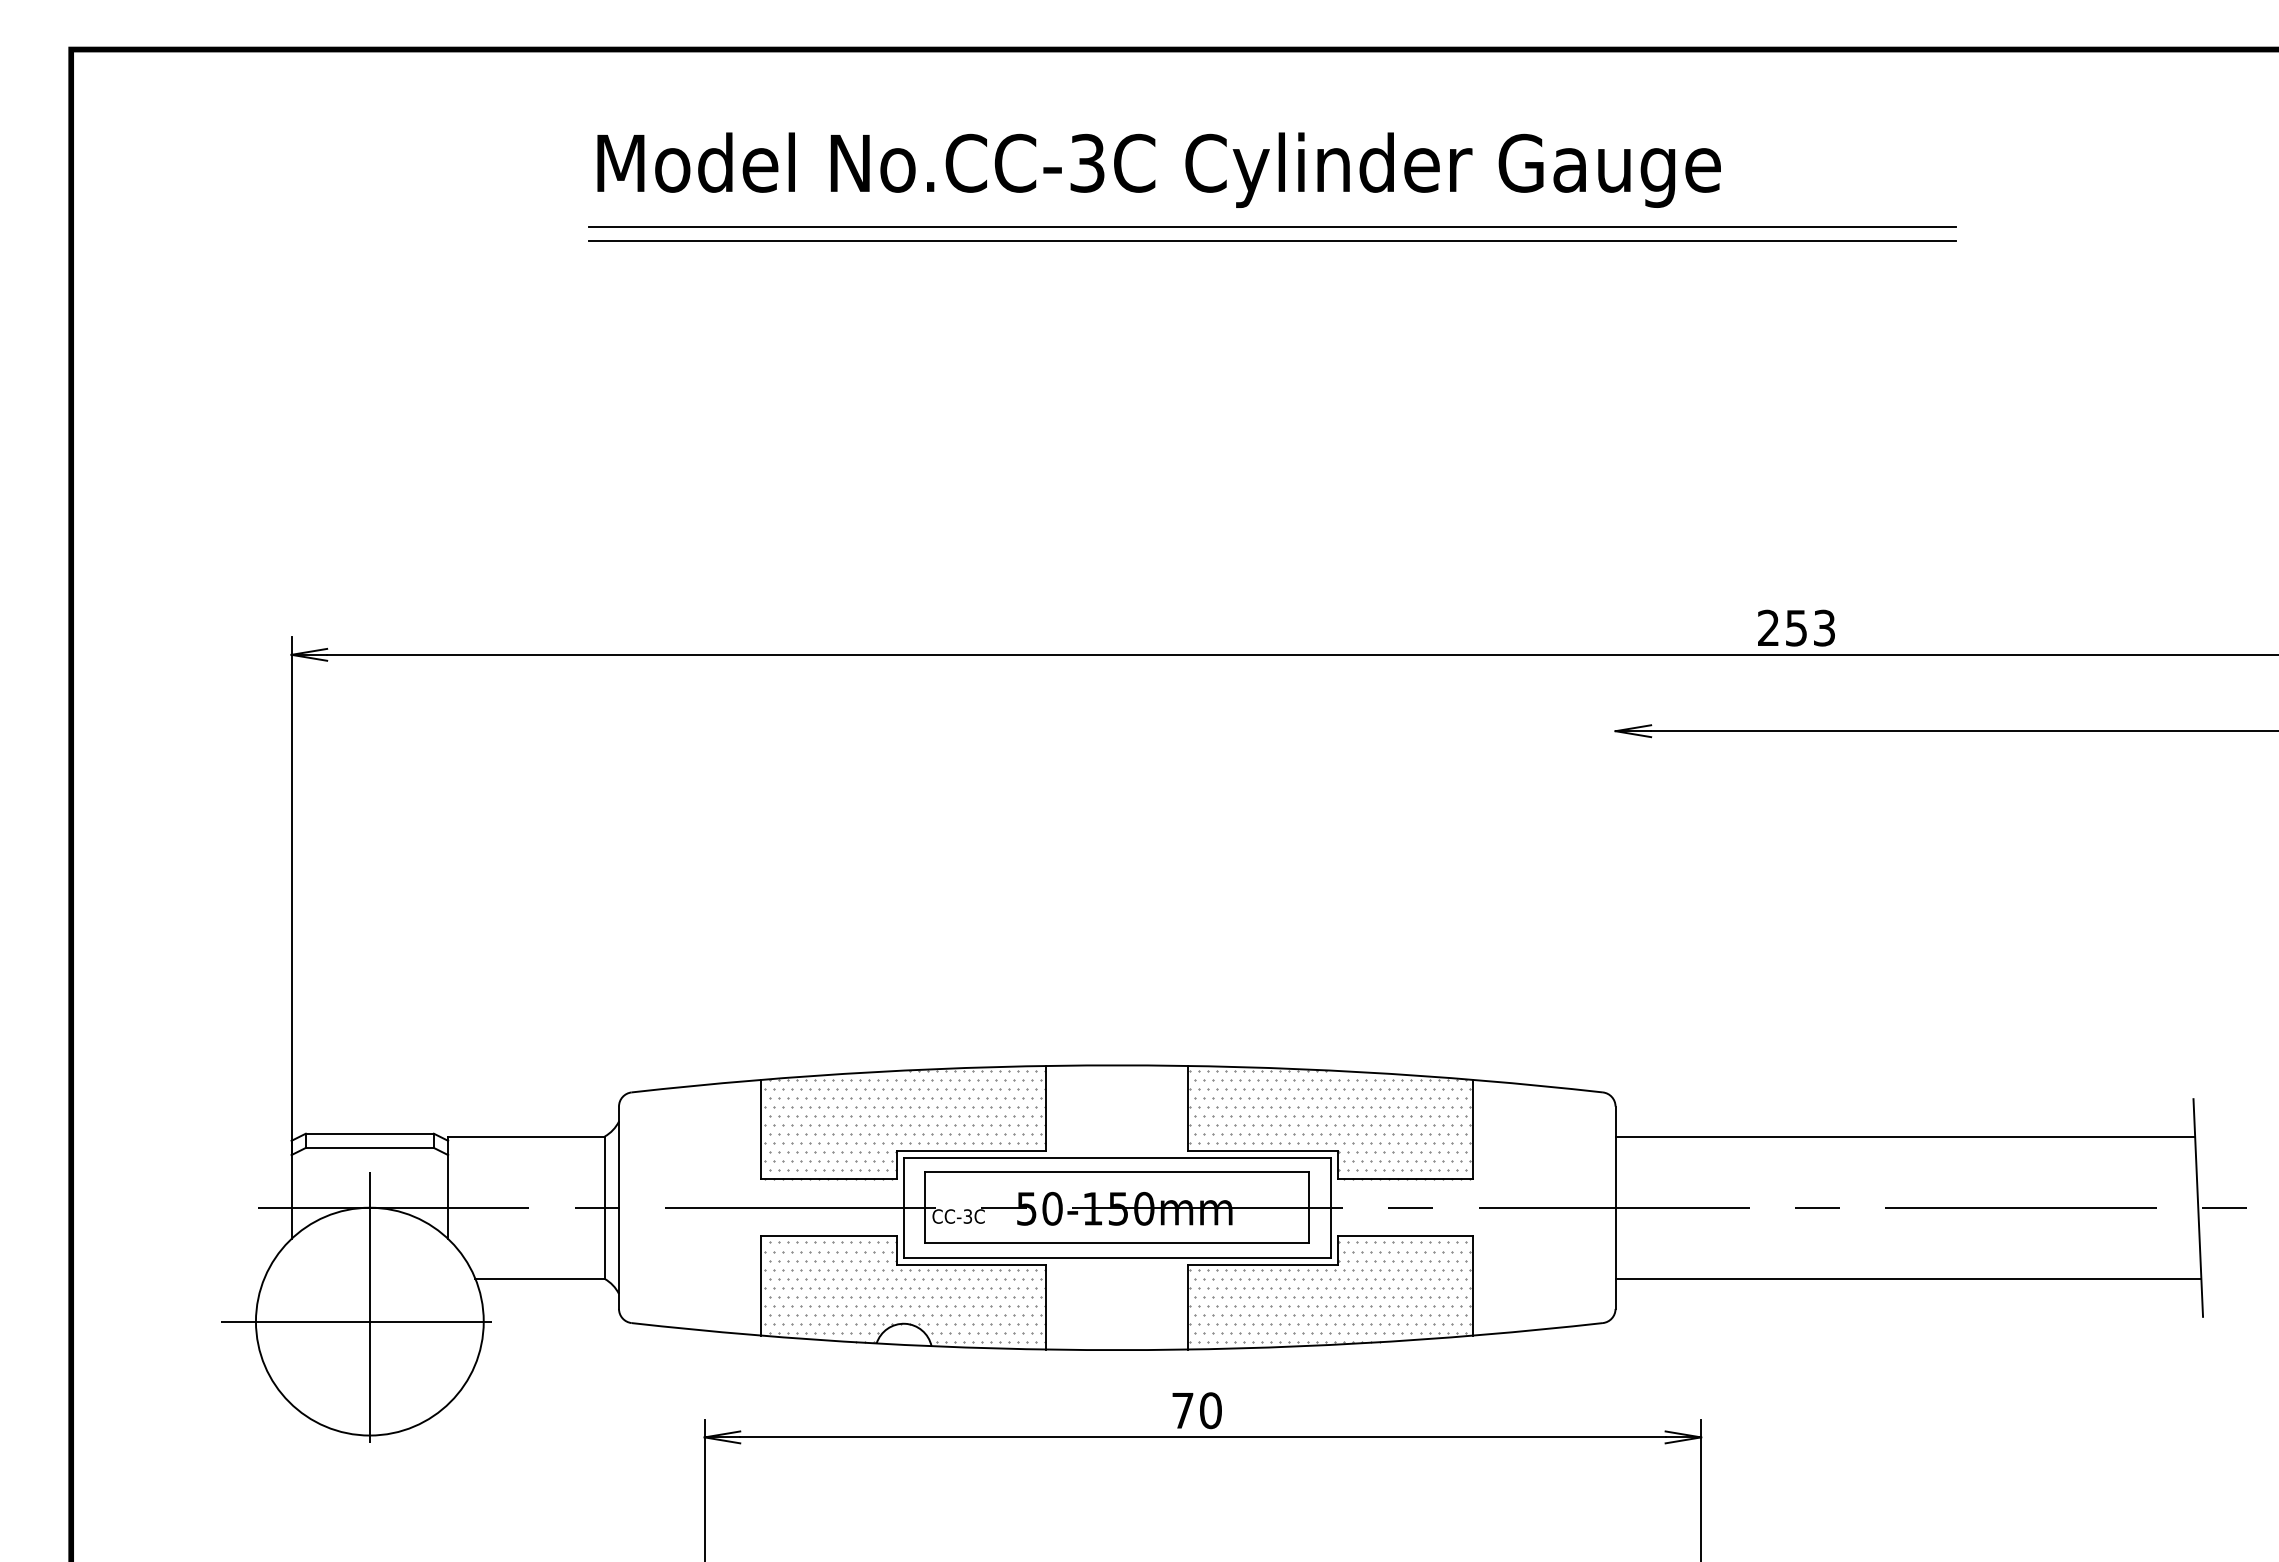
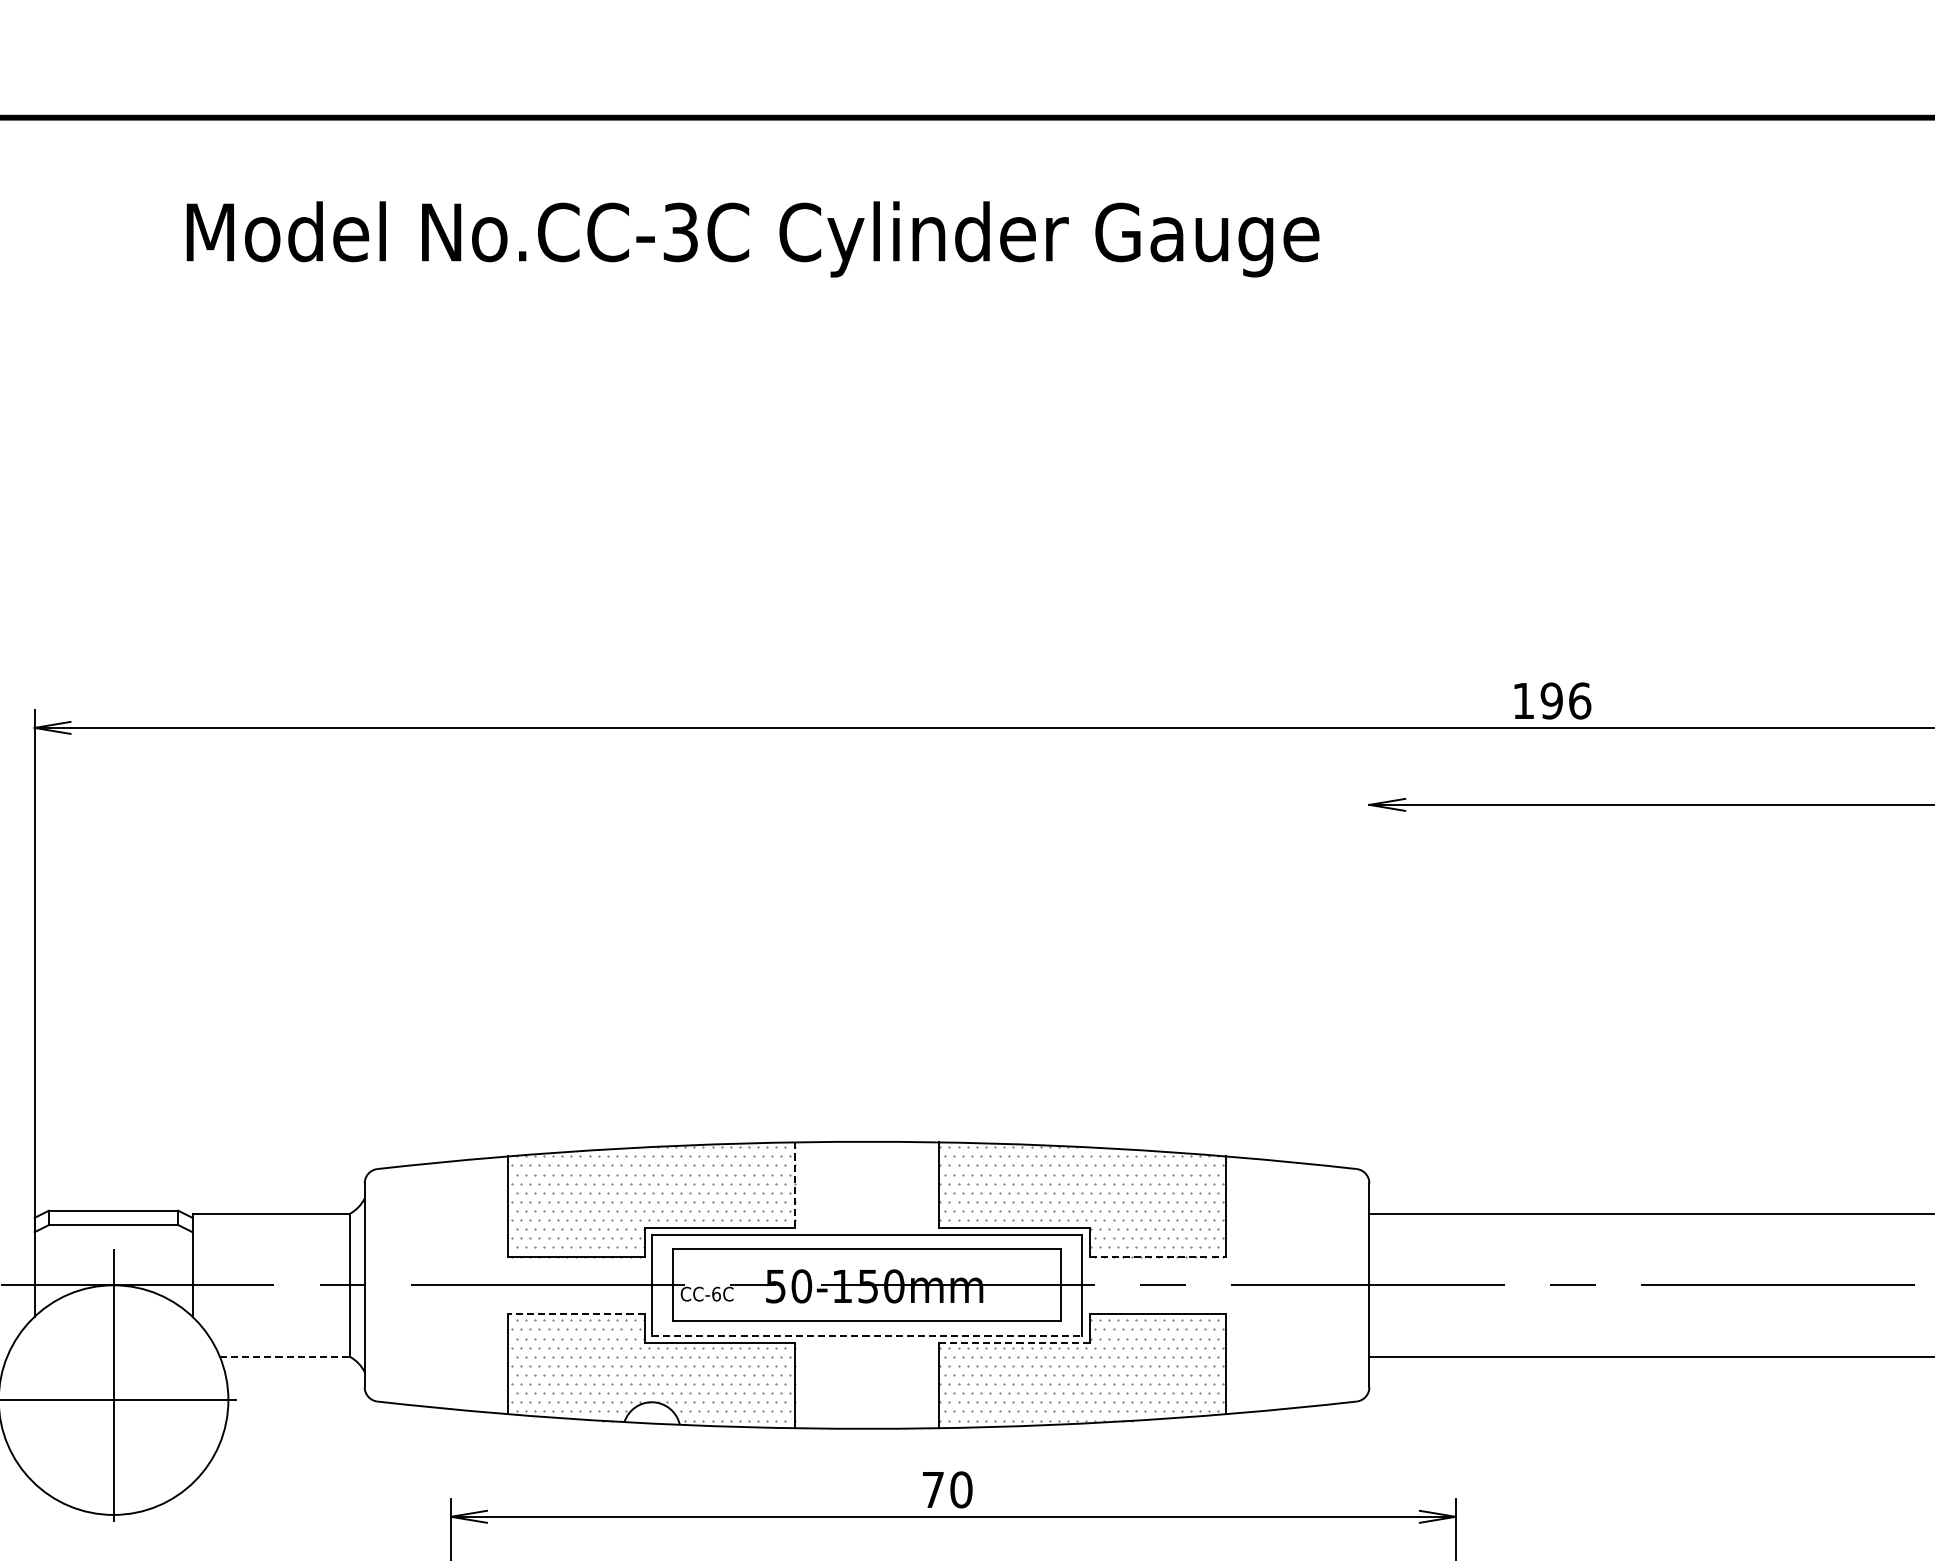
text: (1158, 169) -> (752, 238), moved
line: (1271, 226) -> (1022, 296), removed
line: (1271, 241) -> (1022, 311), removed
text: (1796, 627) -> (1551, 700), 253 -> 196
line: (1046, 1108) -> (795, 1185), solid -> dashed
line: (1405, 1179) -> (1157, 1256), solid -> dashed
text: (967, 1216) -> (716, 1294), CC-3C -> CC-6C
line: (828, 1236) -> (575, 1314), solid -> dashed
line: (1117, 1257) -> (867, 1335), solid -> dashed
line: (1263, 1264) -> (1014, 1342), solid -> dashed
line: (540, 1278) -> (285, 1356), solid -> dashed

